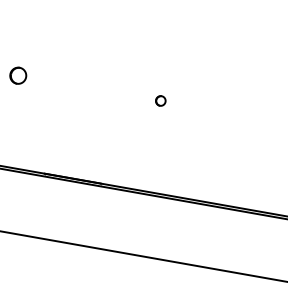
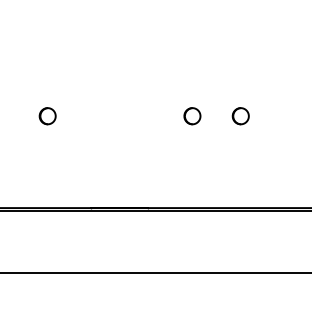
part: (160, 101) -> (192, 116), size x1.67
part: (208, 109) -> (240, 116), added

